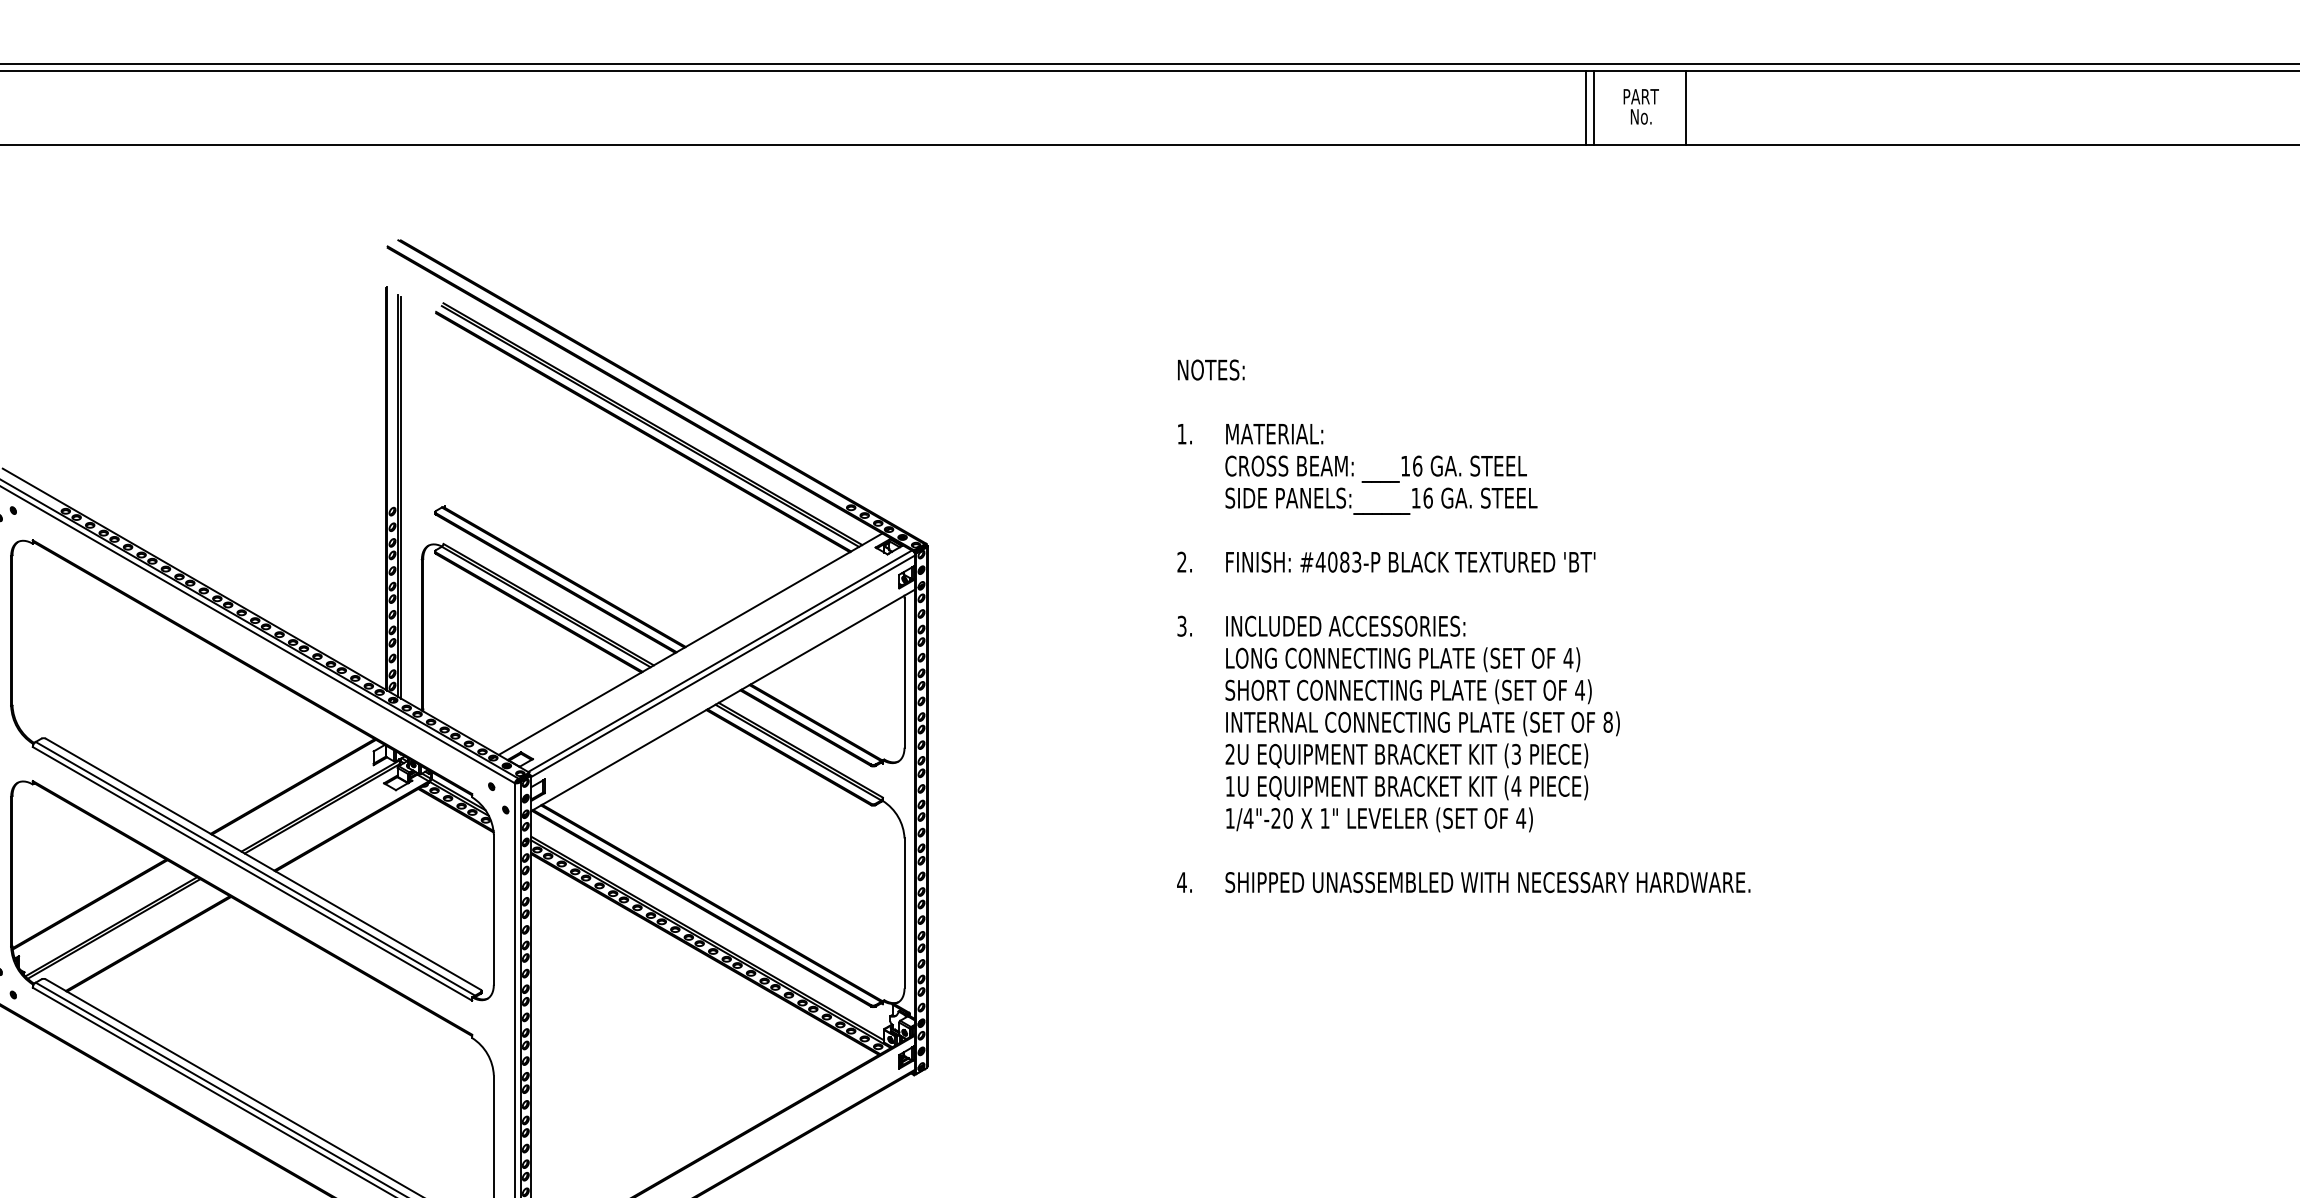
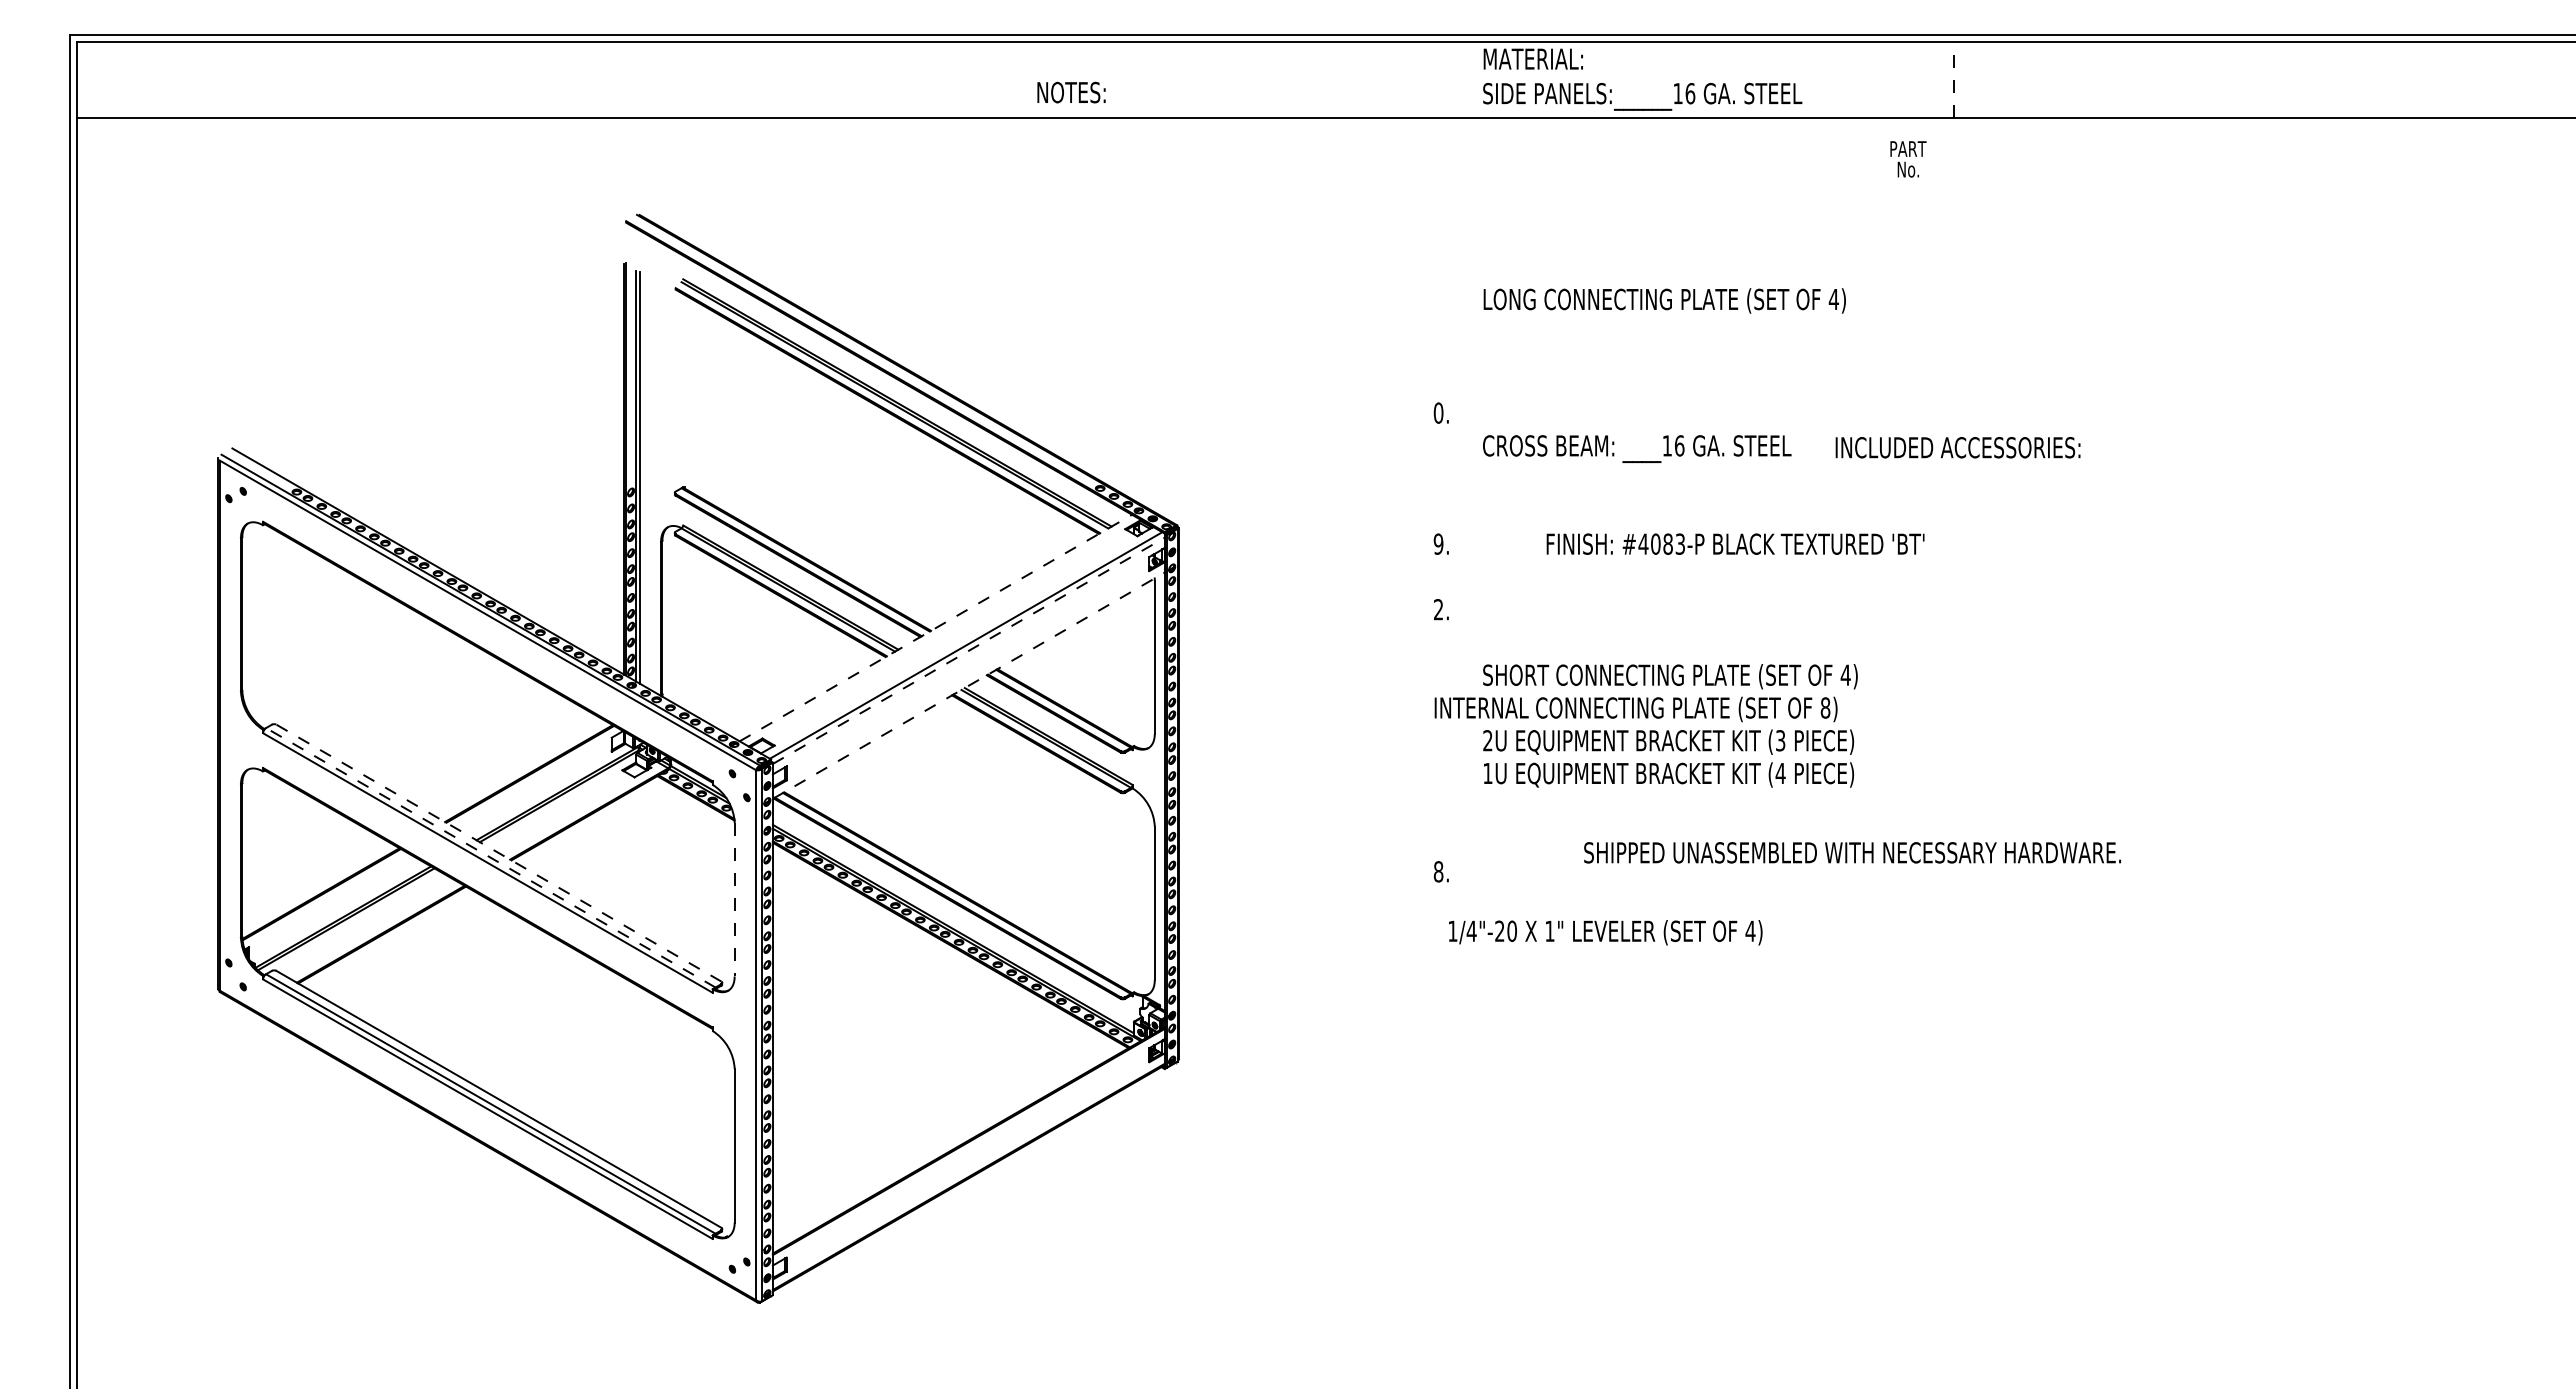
text: (1641, 106) -> (1908, 159), moved
line: (1585, 107) -> (1851, 79), removed
line: (1593, 107) -> (1859, 79), removed
line: (1685, 107) -> (1953, 79), solid -> dashed
text: (1211, 369) -> (1071, 92), moved
text: (1181, 433) -> (1438, 412), 1. -> 0.
text: (1273, 433) -> (1532, 58), moved
text: (1381, 500) -> (1642, 96), moved
text: (1181, 561) -> (1438, 543), 2. -> 9.
text: (1410, 561) -> (1735, 543), moved
text: (1181, 626) -> (1438, 609), 3. -> 2.
text: (1345, 626) -> (1957, 447), moved
line: (690, 644) -> (935, 628), solid -> dashed
text: (1402, 659) -> (1664, 300), moved
line: (723, 666) -> (969, 650), solid -> dashed
line: (723, 700) -> (969, 685), solid -> dashed
text: (1422, 723) -> (1635, 709), moved
text: (1379, 819) -> (1605, 932), moved
line: (262, 864) -> (498, 853), solid -> dashed
line: (255, 868) -> (490, 857), solid -> dashed
text: (1181, 882) -> (1438, 871), 4. -> 8.
text: (1487, 882) -> (1852, 852), moved
line: (493, 909) -> (734, 899), solid -> dashed

